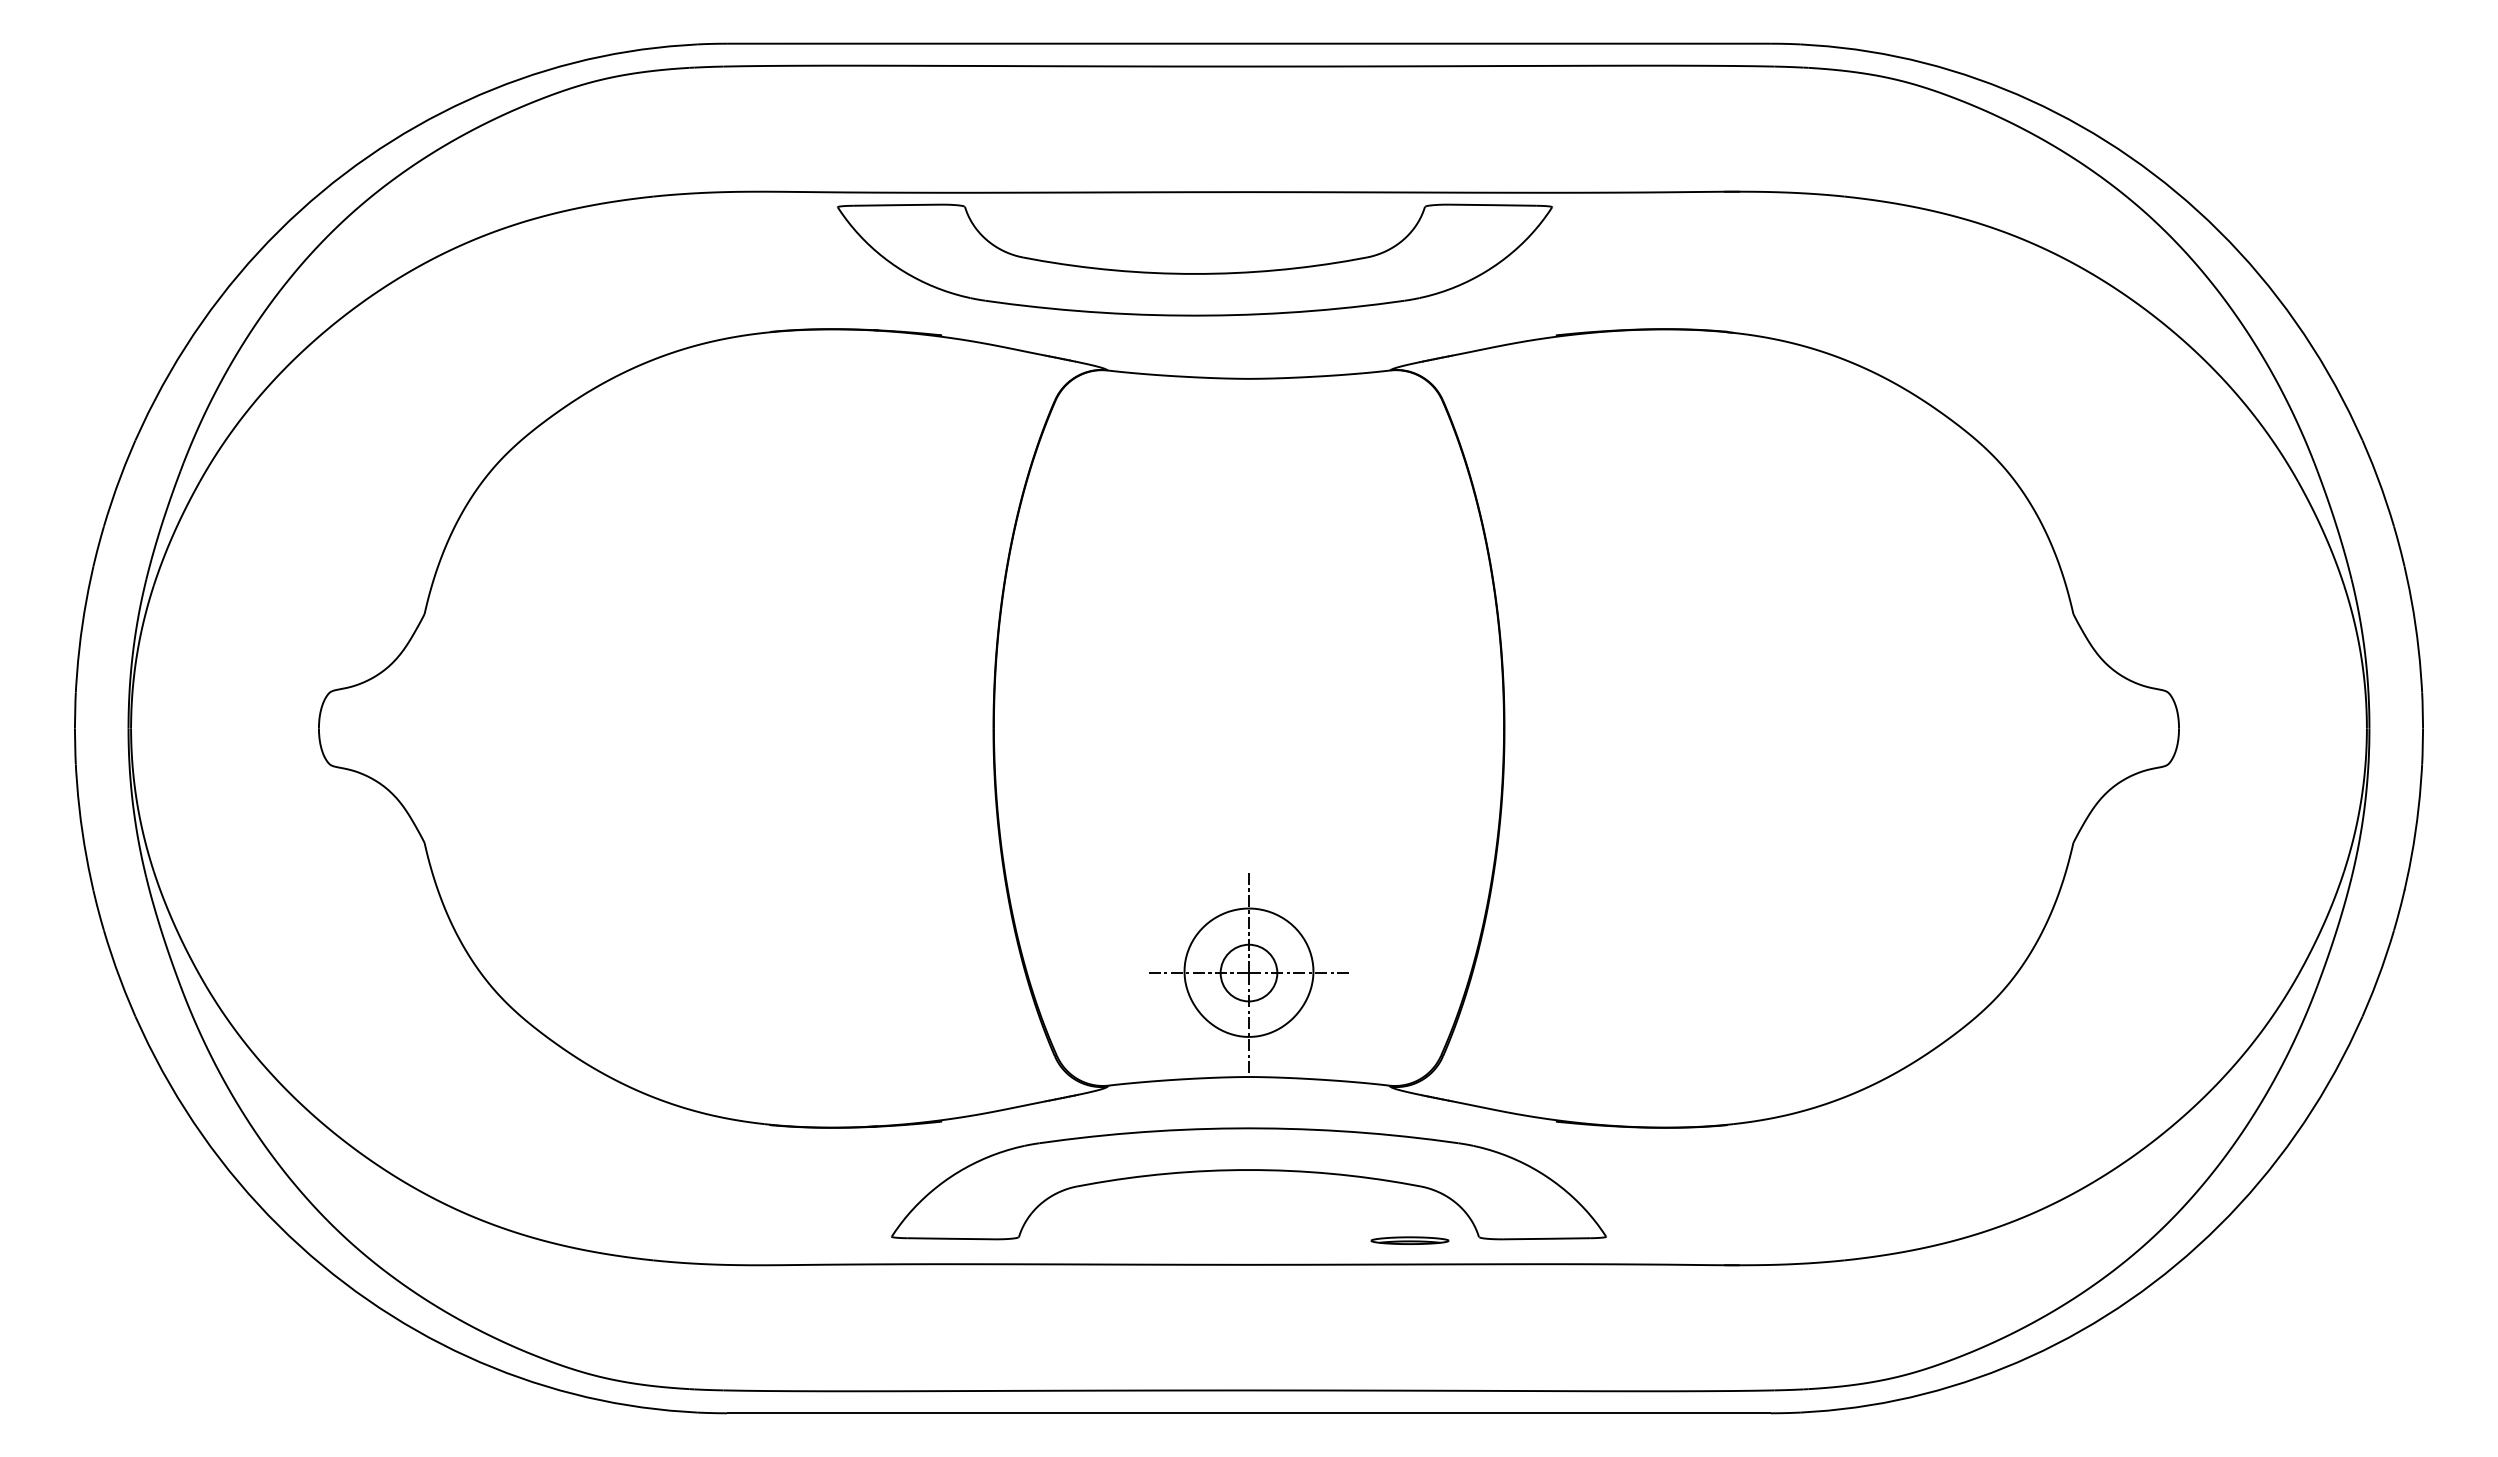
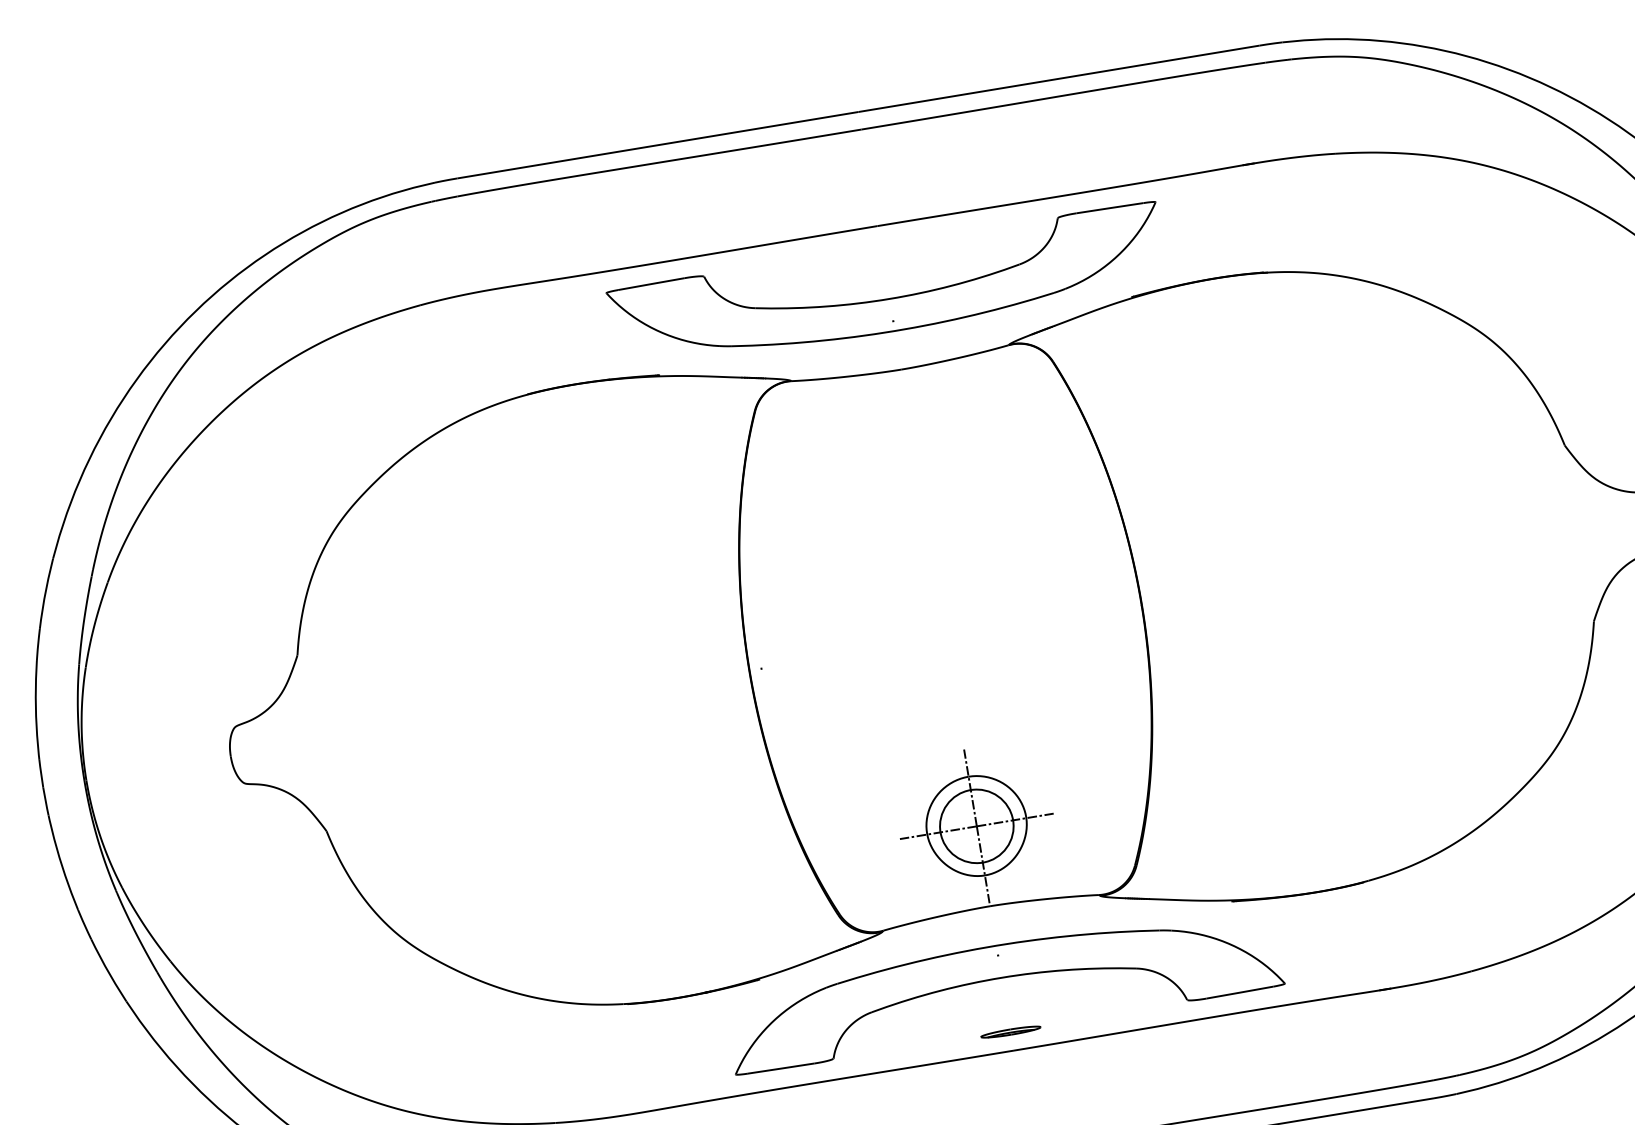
part: (1194, 273) -> (889, 298), moved
circle: (1248, 972) -> (976, 825), size x1.67
part: (1409, 1240) -> (1010, 1031), moved

